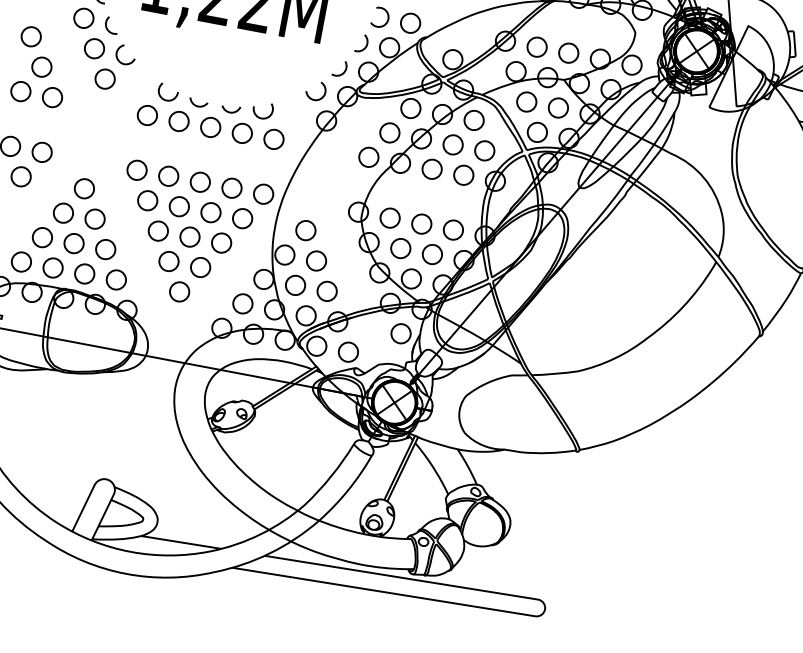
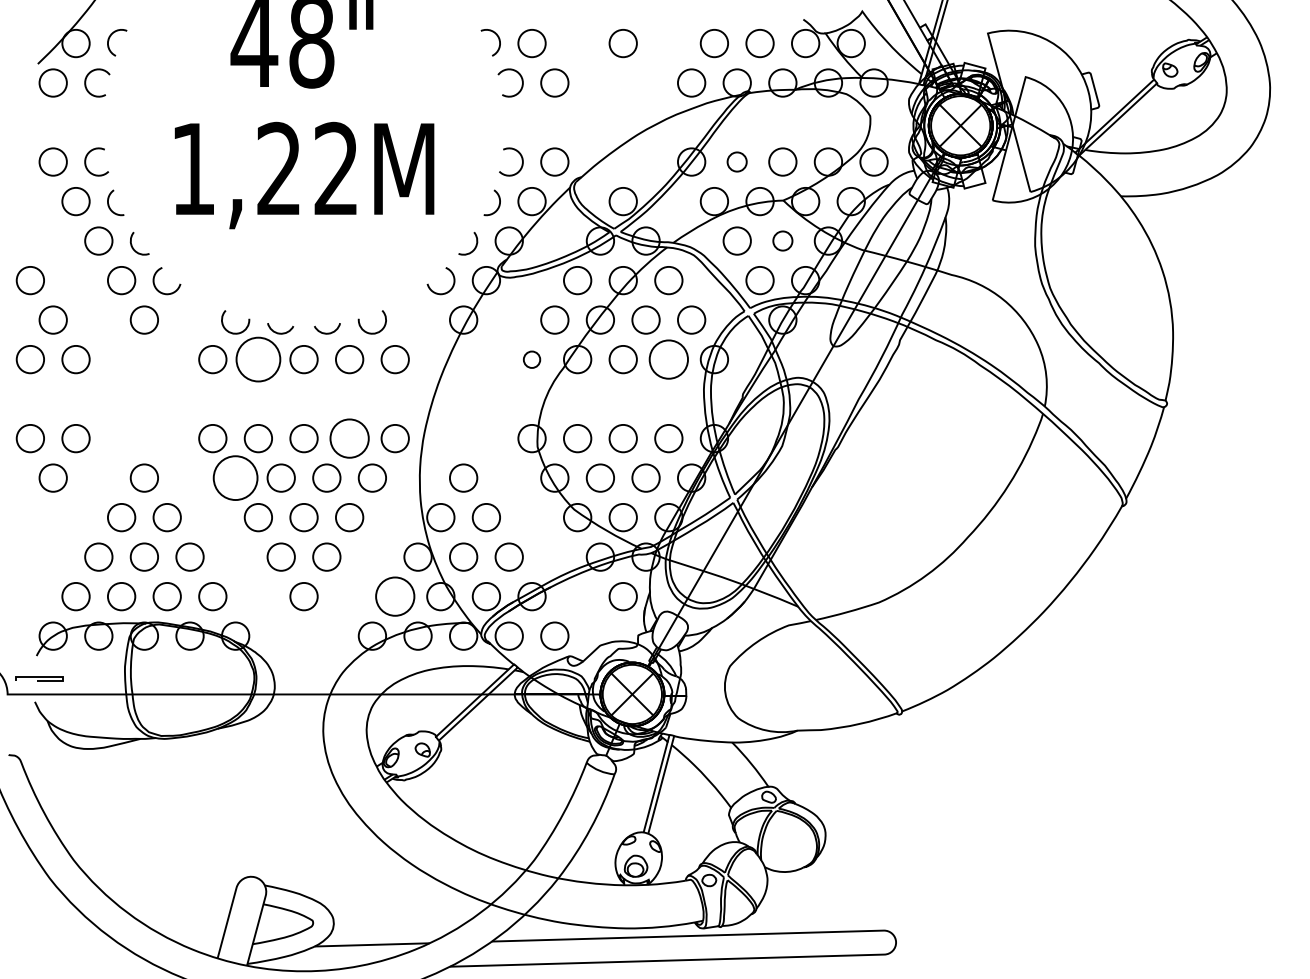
circle: (536, 46) -> (736, 161), size x0.7
circle: (558, 107) -> (782, 240), size x0.7
circle: (179, 121) -> (258, 359), size x1.6
circle: (368, 157) -> (531, 359), size x0.6
circle: (463, 175) -> (668, 359), size x1.4
circle: (231, 188) -> (349, 438), size x1.4
circle: (147, 200) -> (235, 477), size x1.6
circle: (242, 303) -> (394, 596), size x1.4

